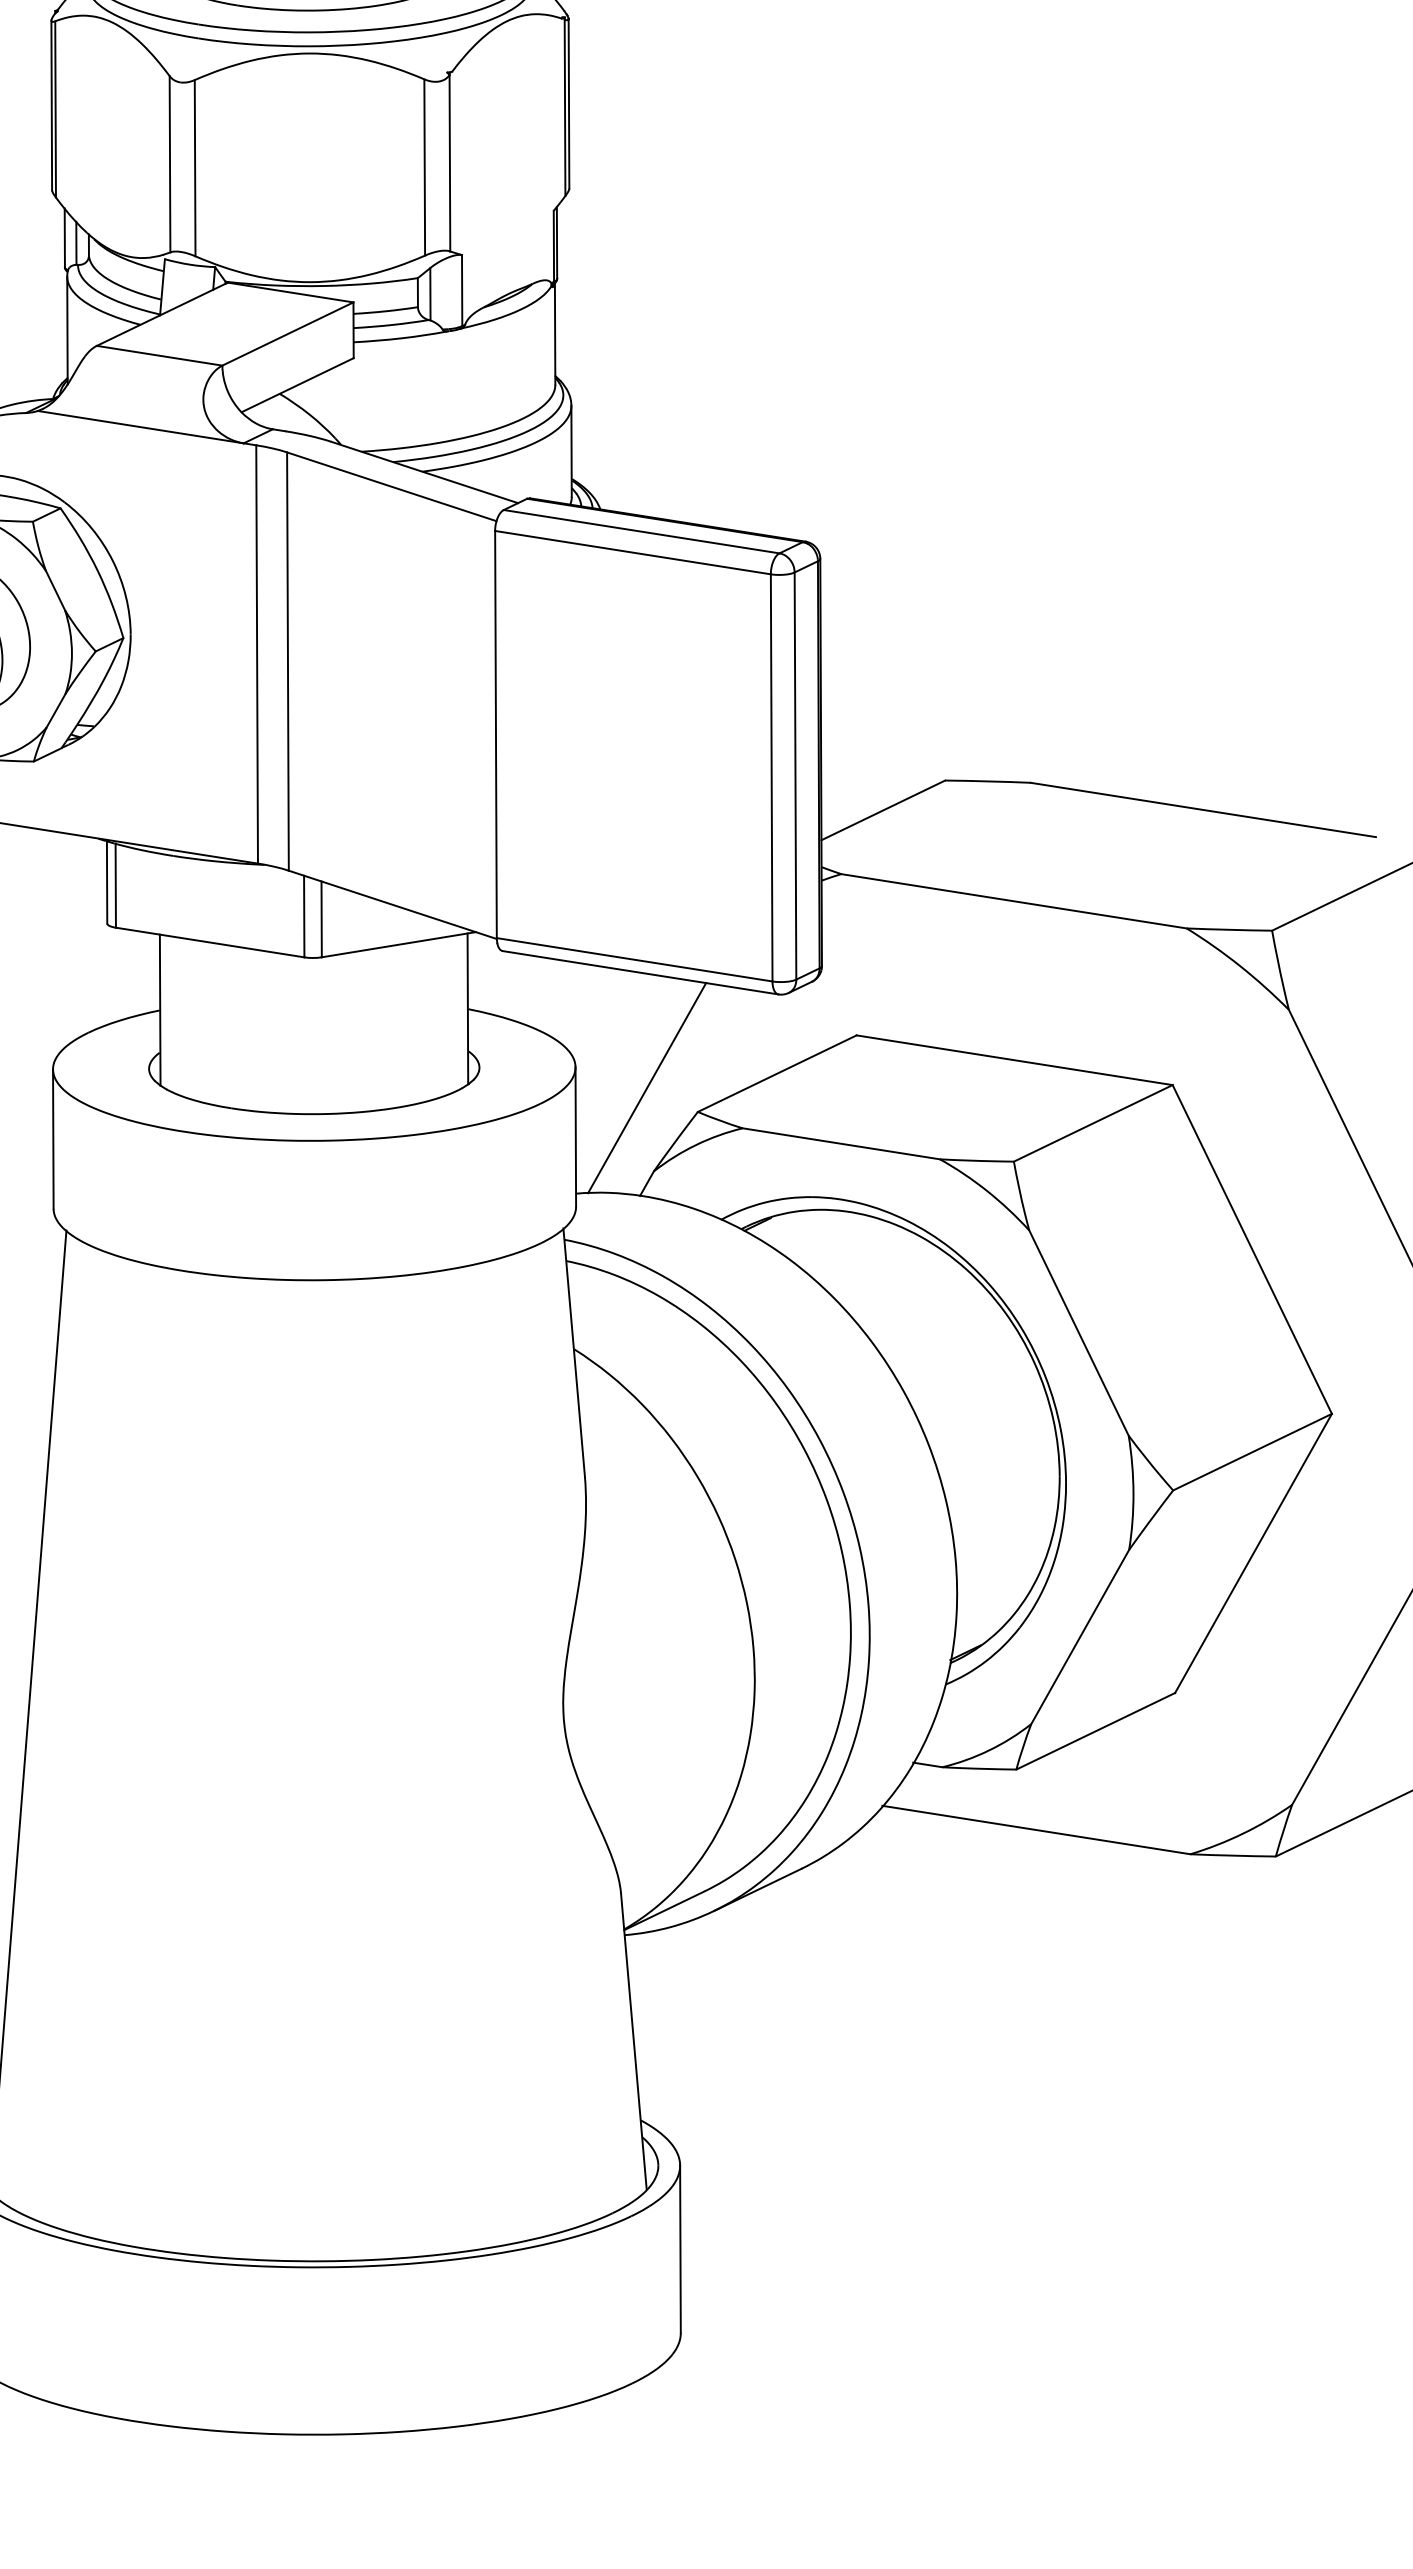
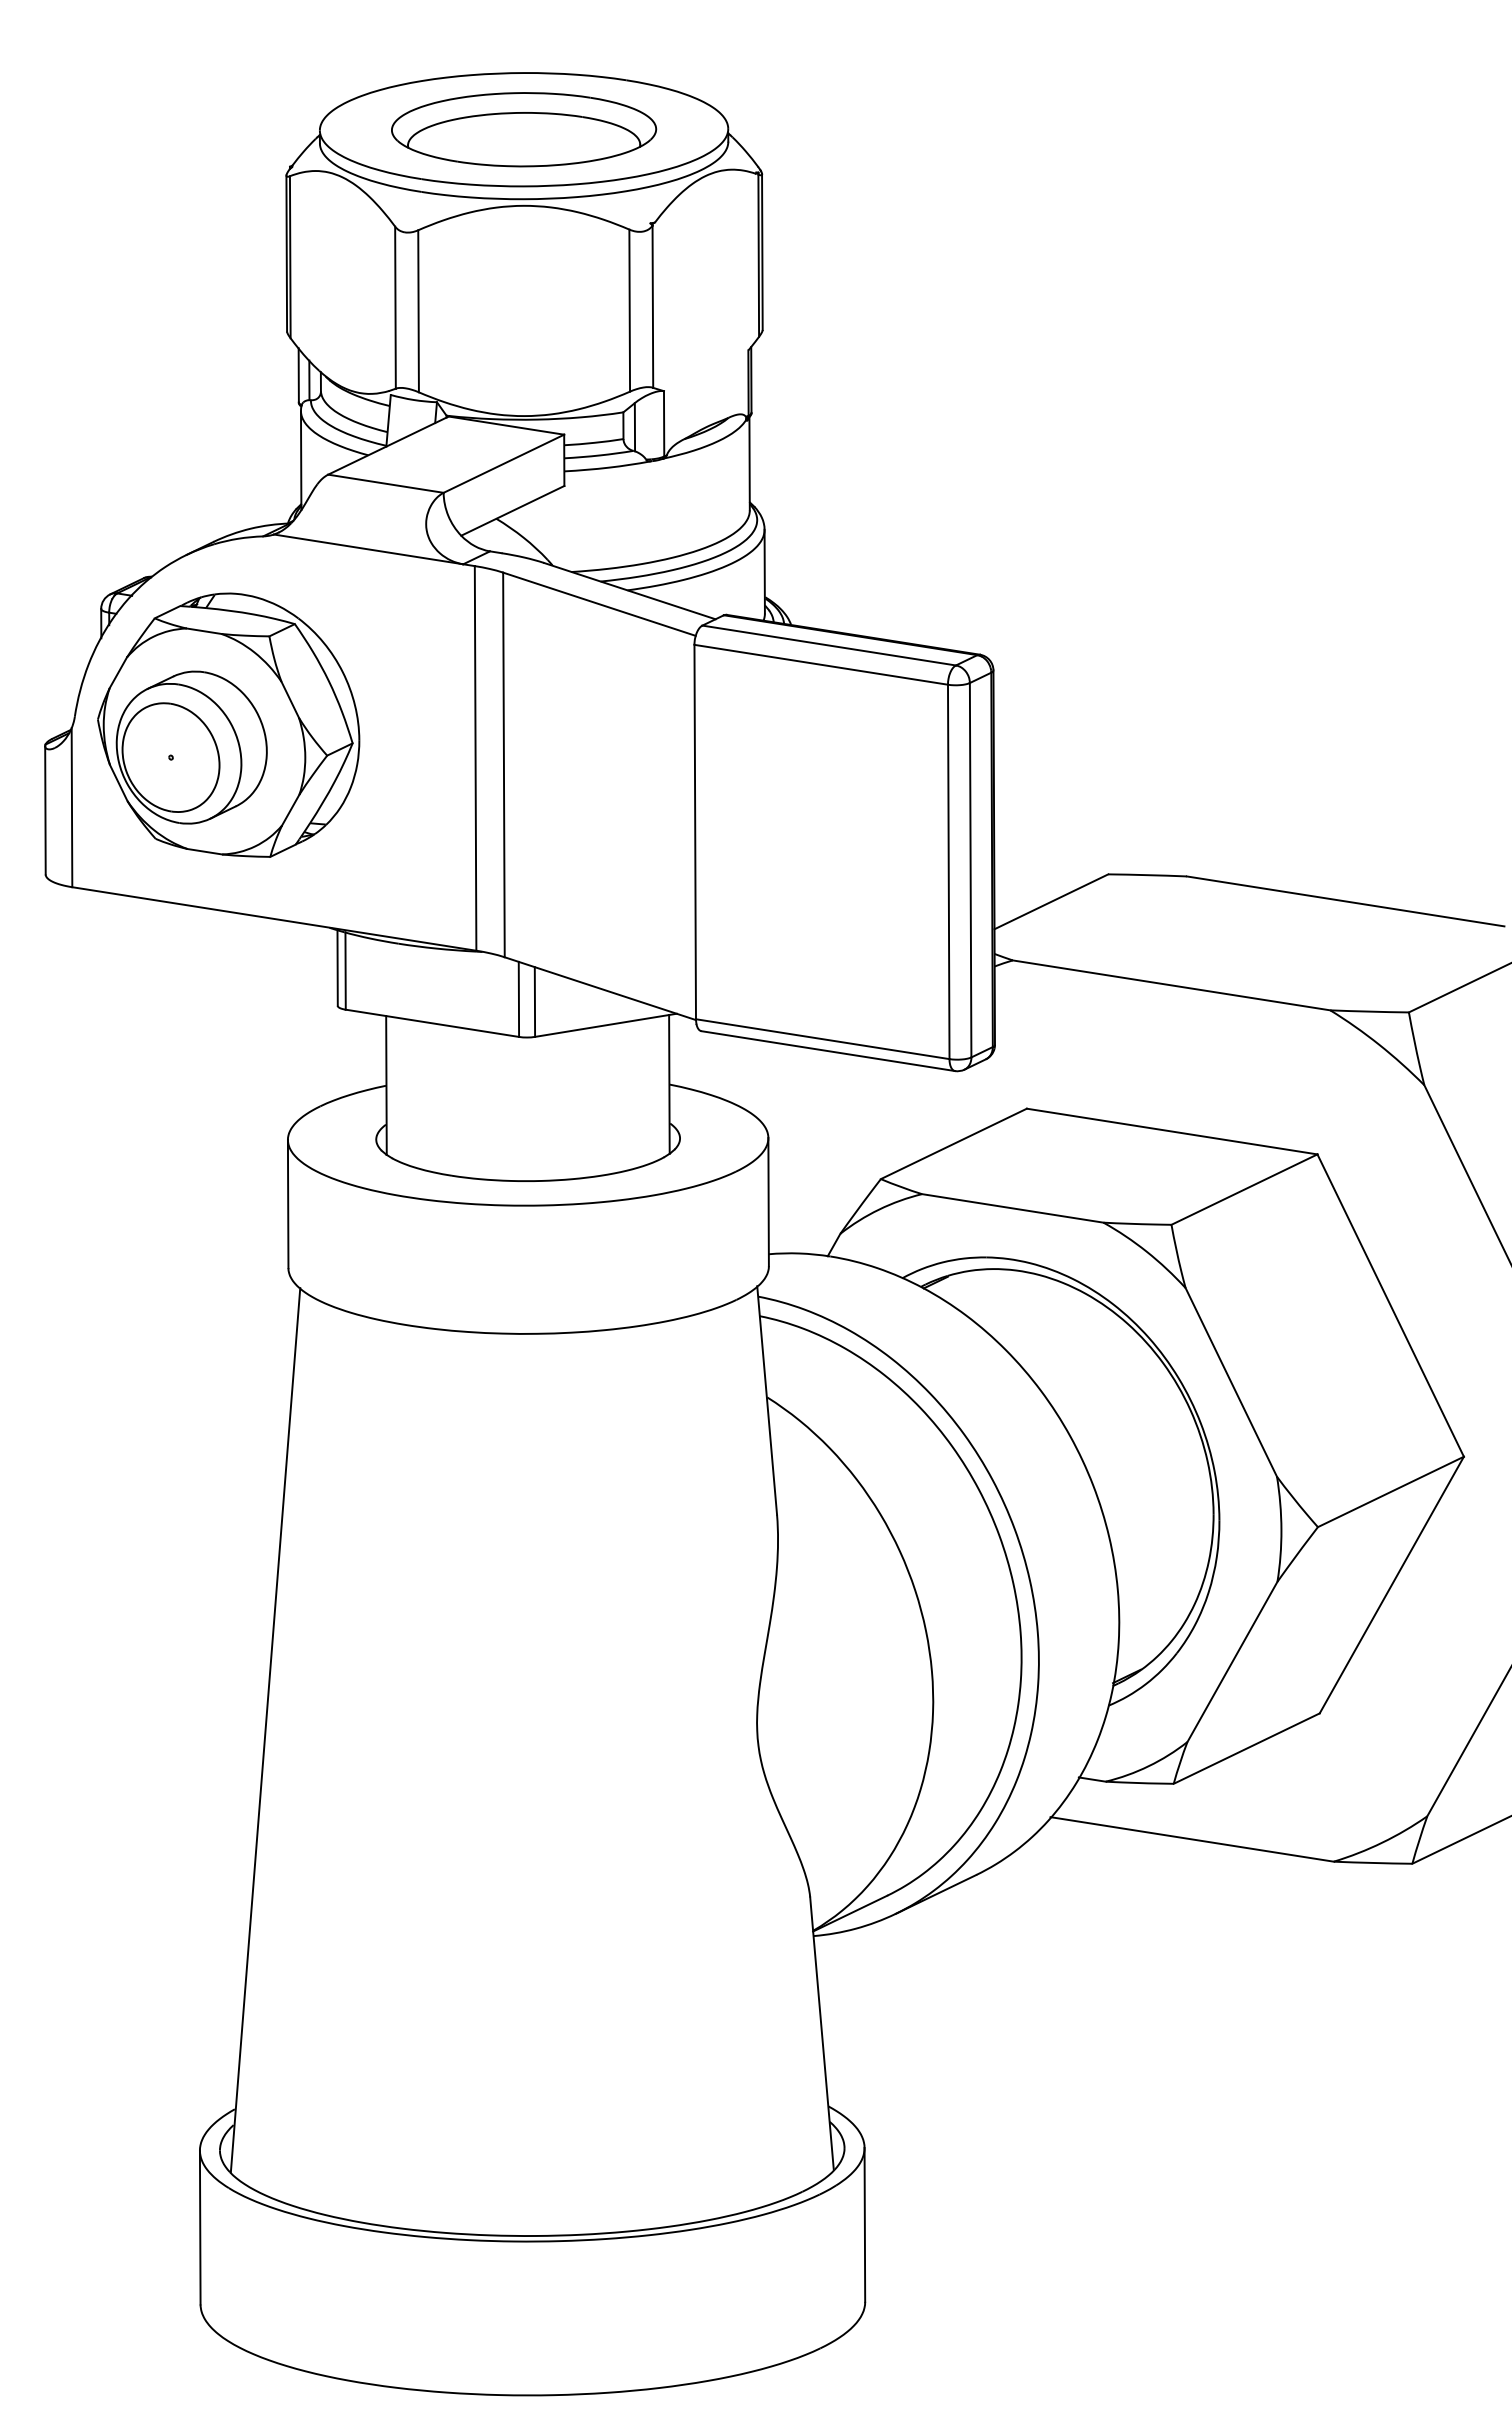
line: (646, 1087) -> (833, 1156), removed

